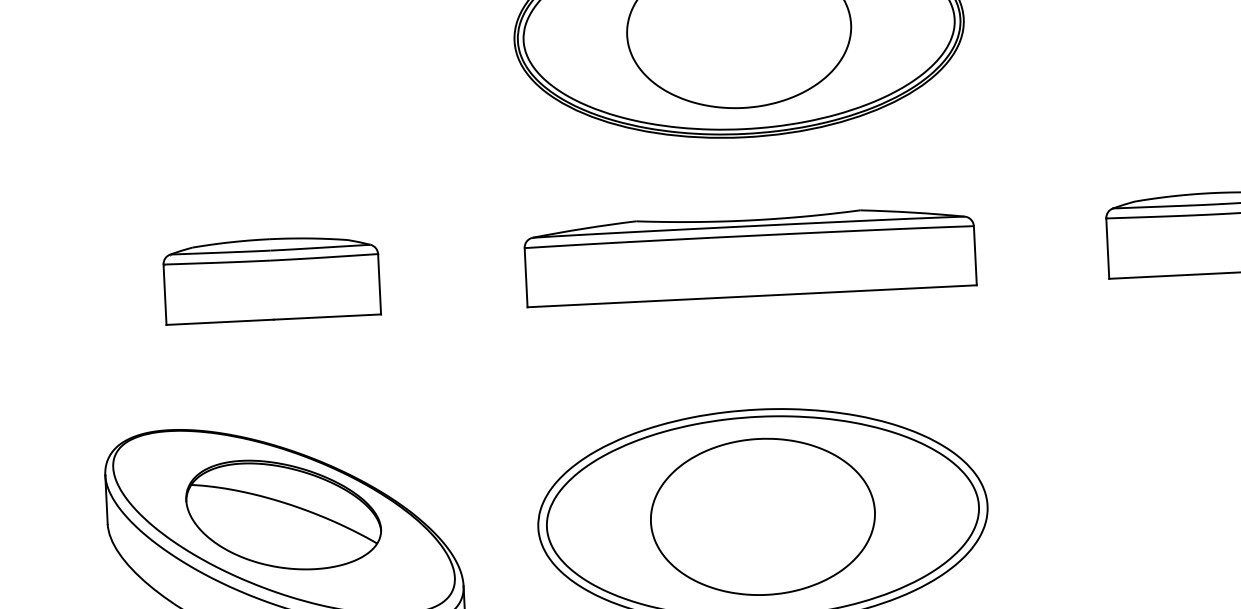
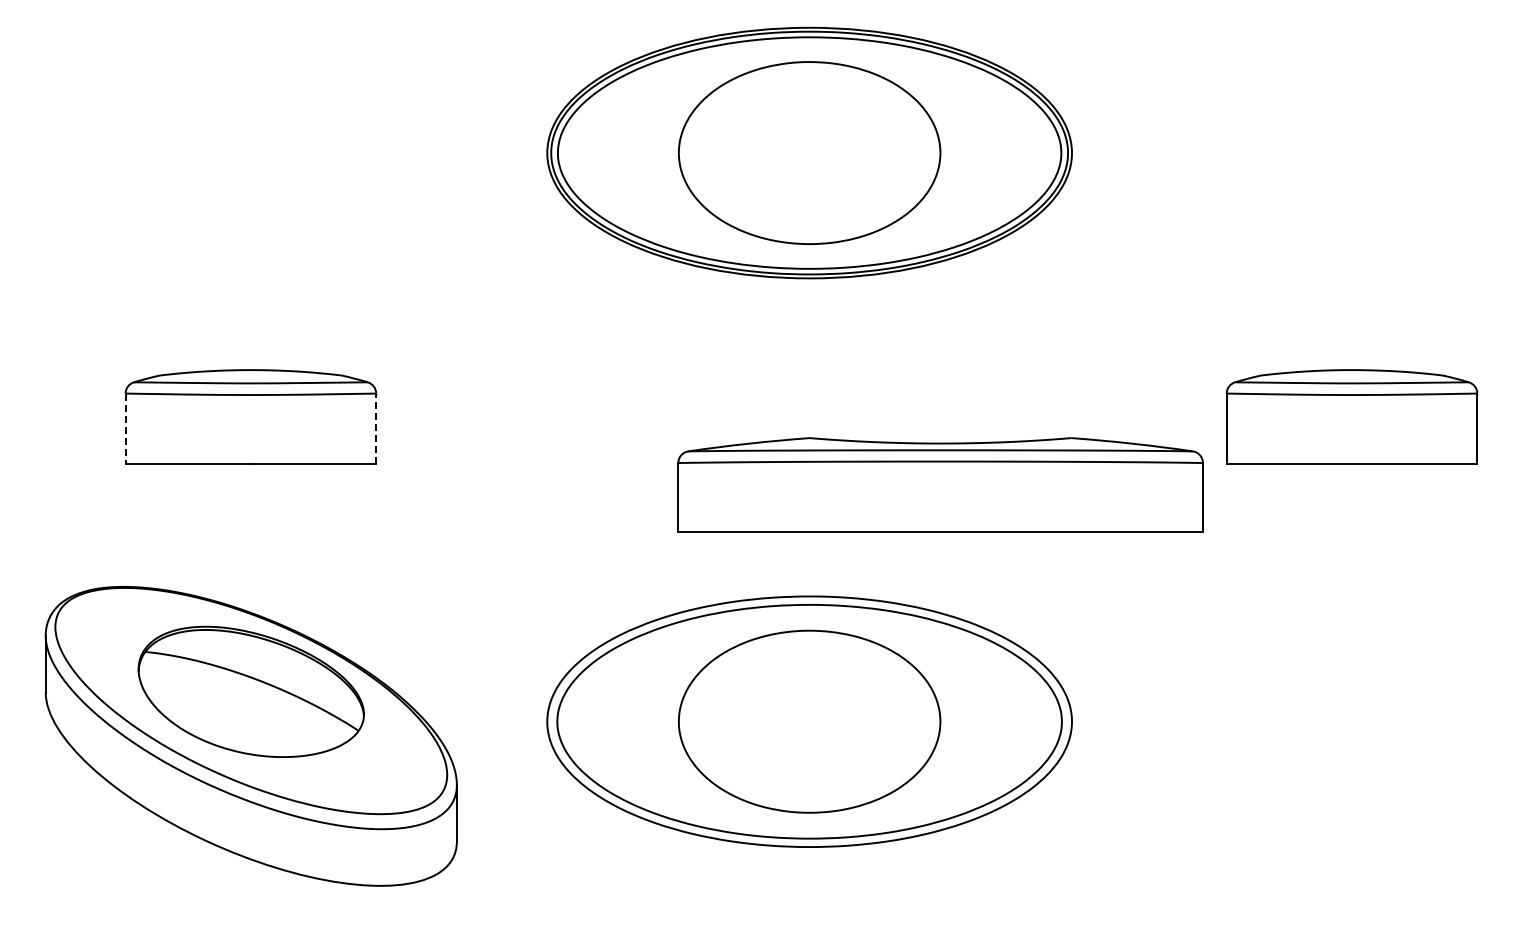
part: (750, 255) -> (940, 484), moved
line: (379, 283) -> (376, 428), solid -> dashed
line: (164, 295) -> (125, 429), solid -> dashed

